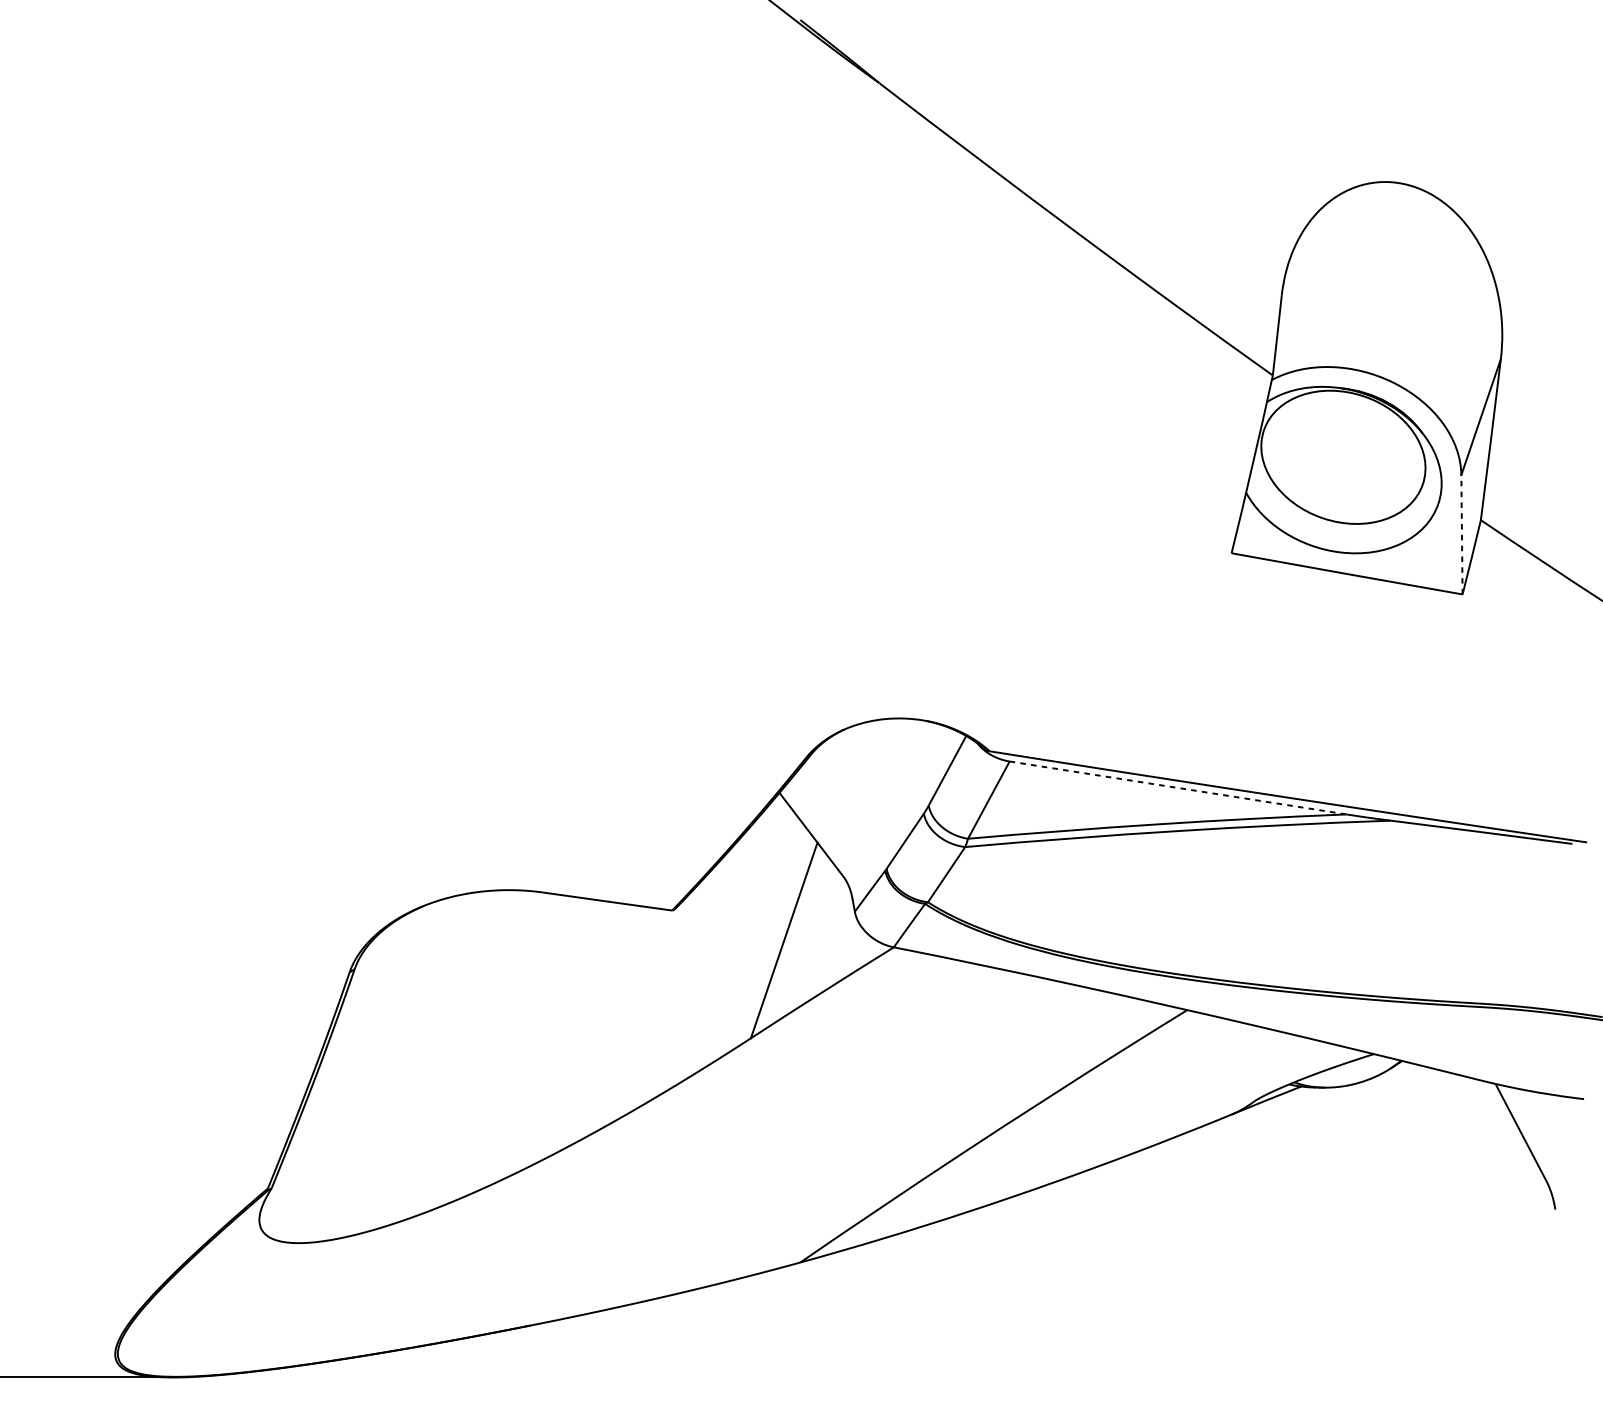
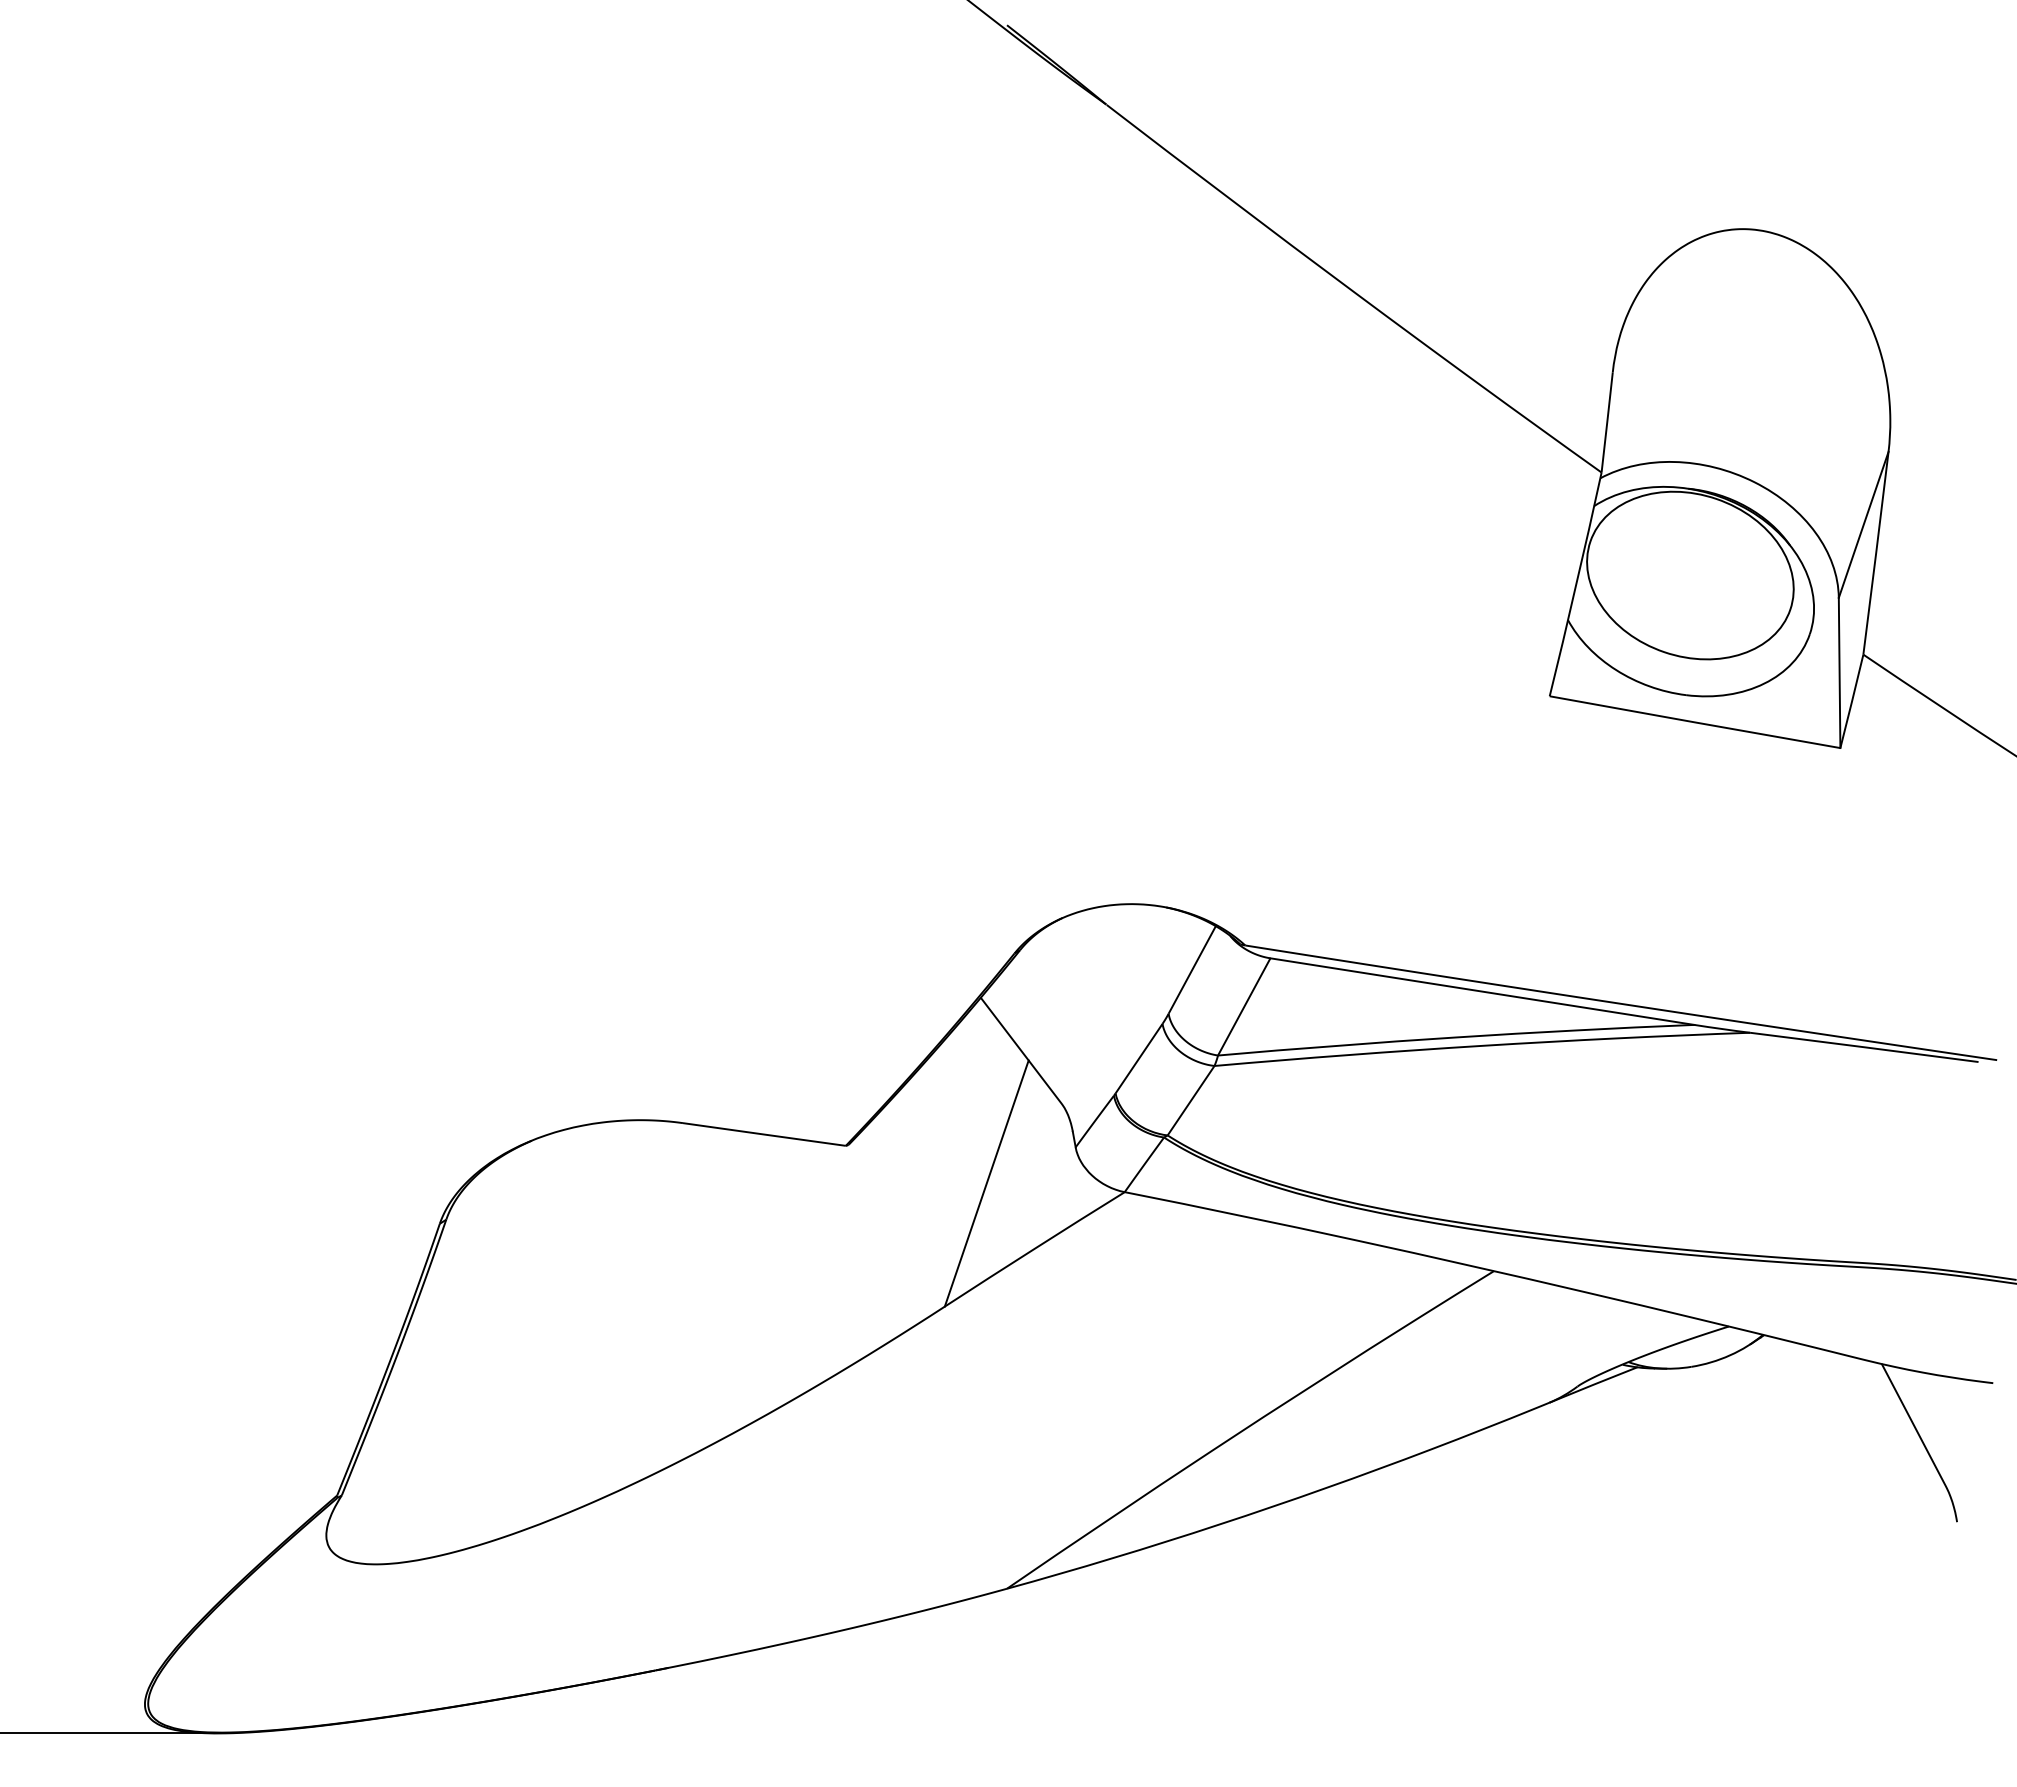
line: (1461, 534) -> (1839, 672), dashed -> solid
line: (1178, 787) -> (1482, 991), dashed -> solid

